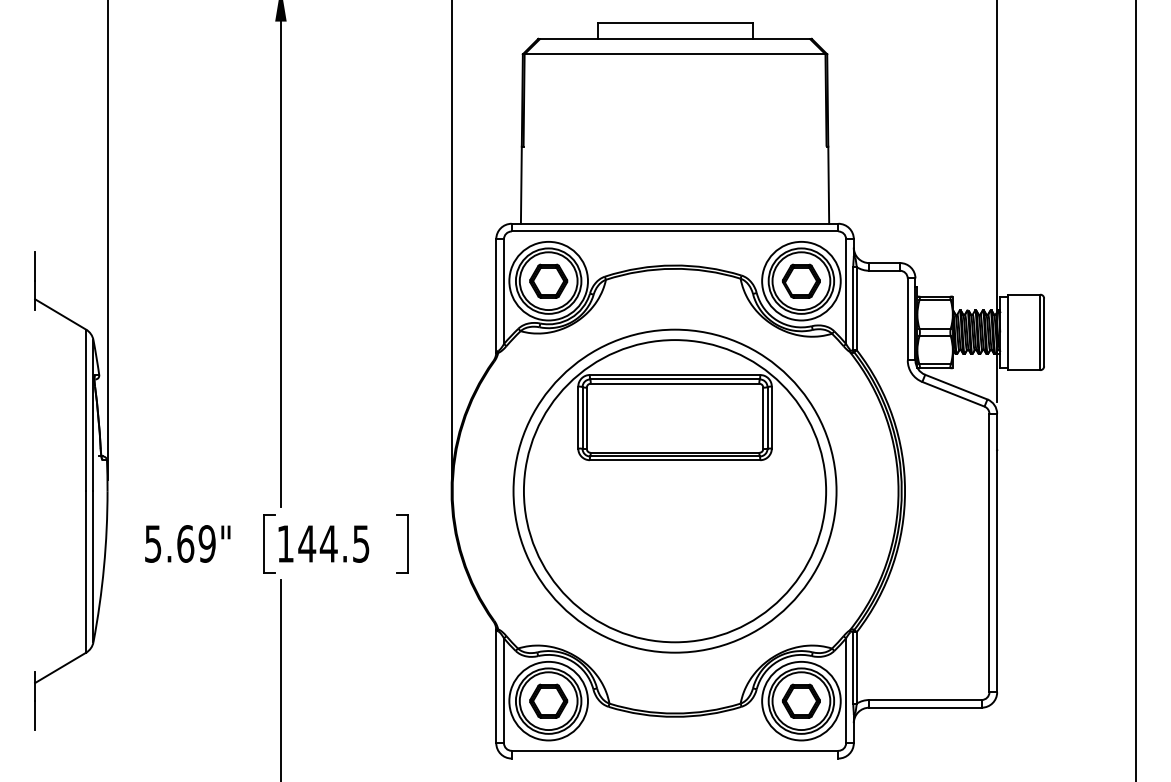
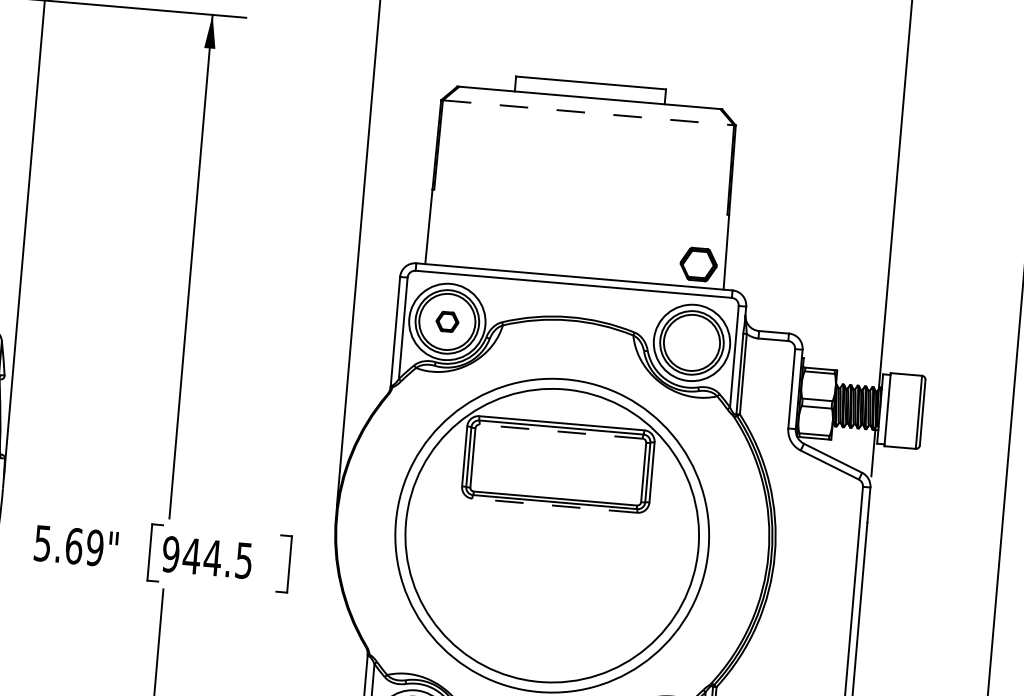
line: (675, 54) -> (588, 113), solid -> dashed
part: (548, 280) -> (447, 321), size x0.6
part: (801, 280) -> (698, 263), moved
line: (674, 383) -> (560, 431), solid -> dashed
line: (674, 460) -> (554, 505), solid -> dashed
text: (285, 543) -> (170, 554), 144.5 -> 944.5

